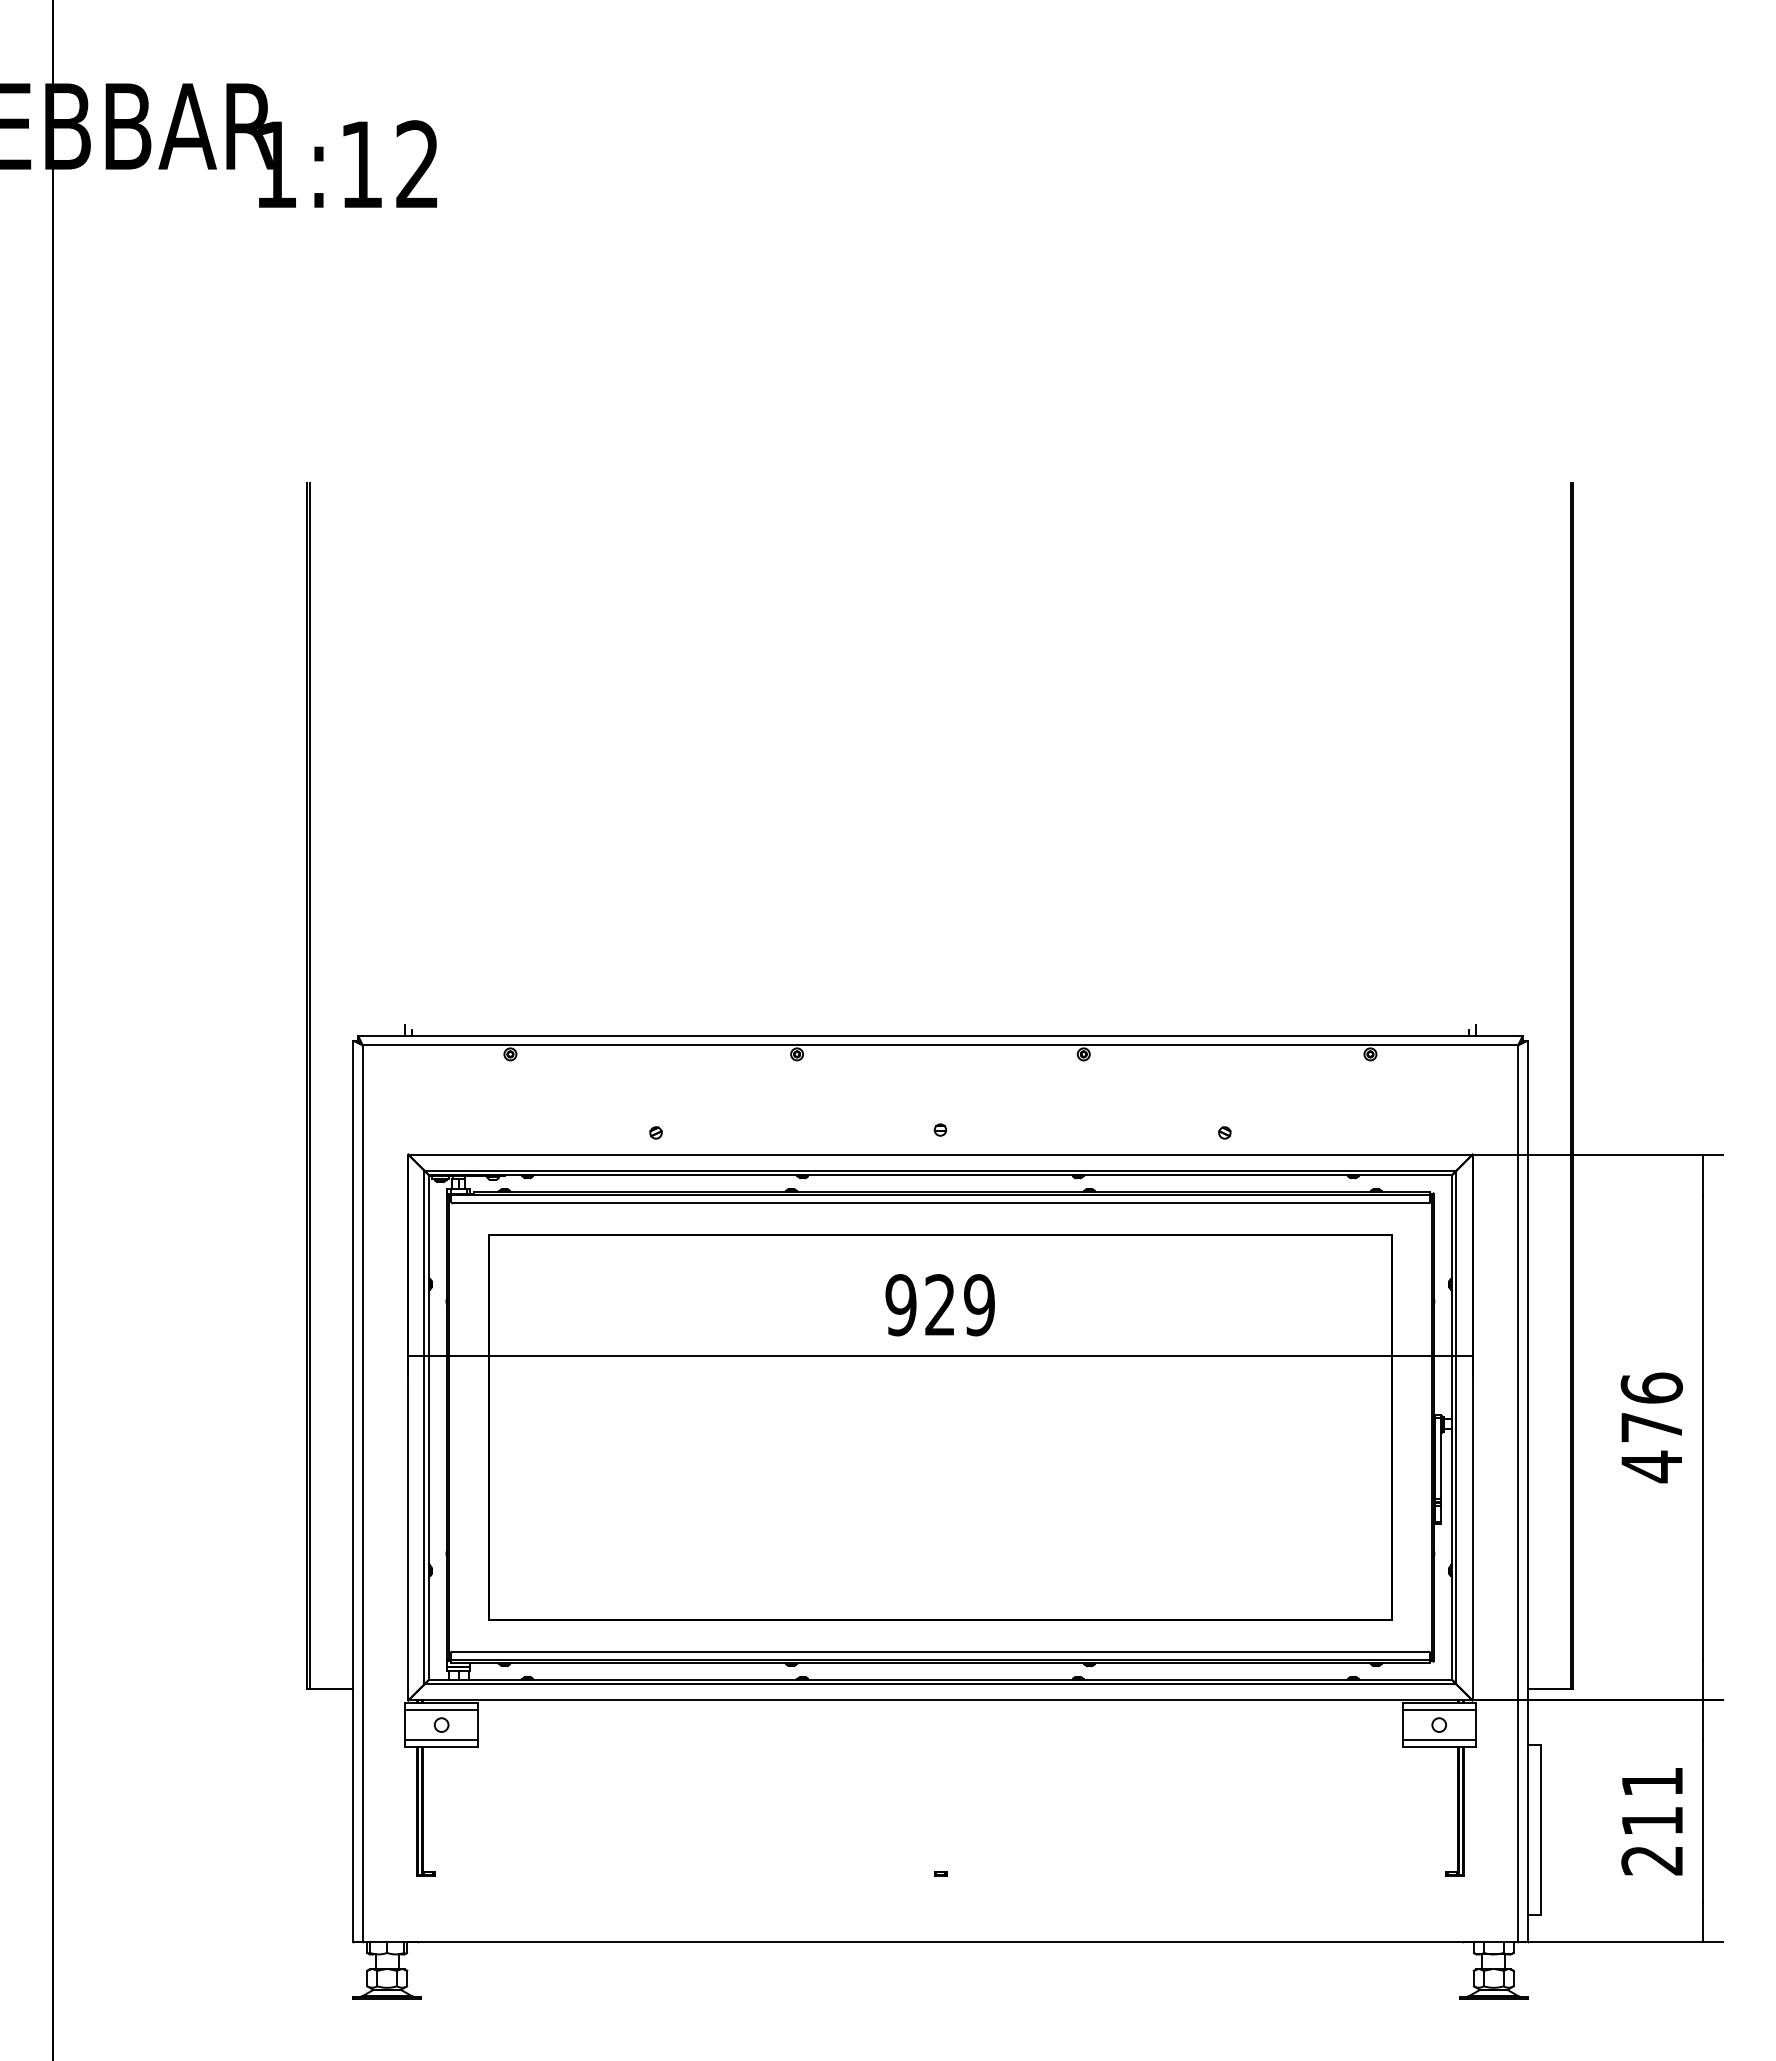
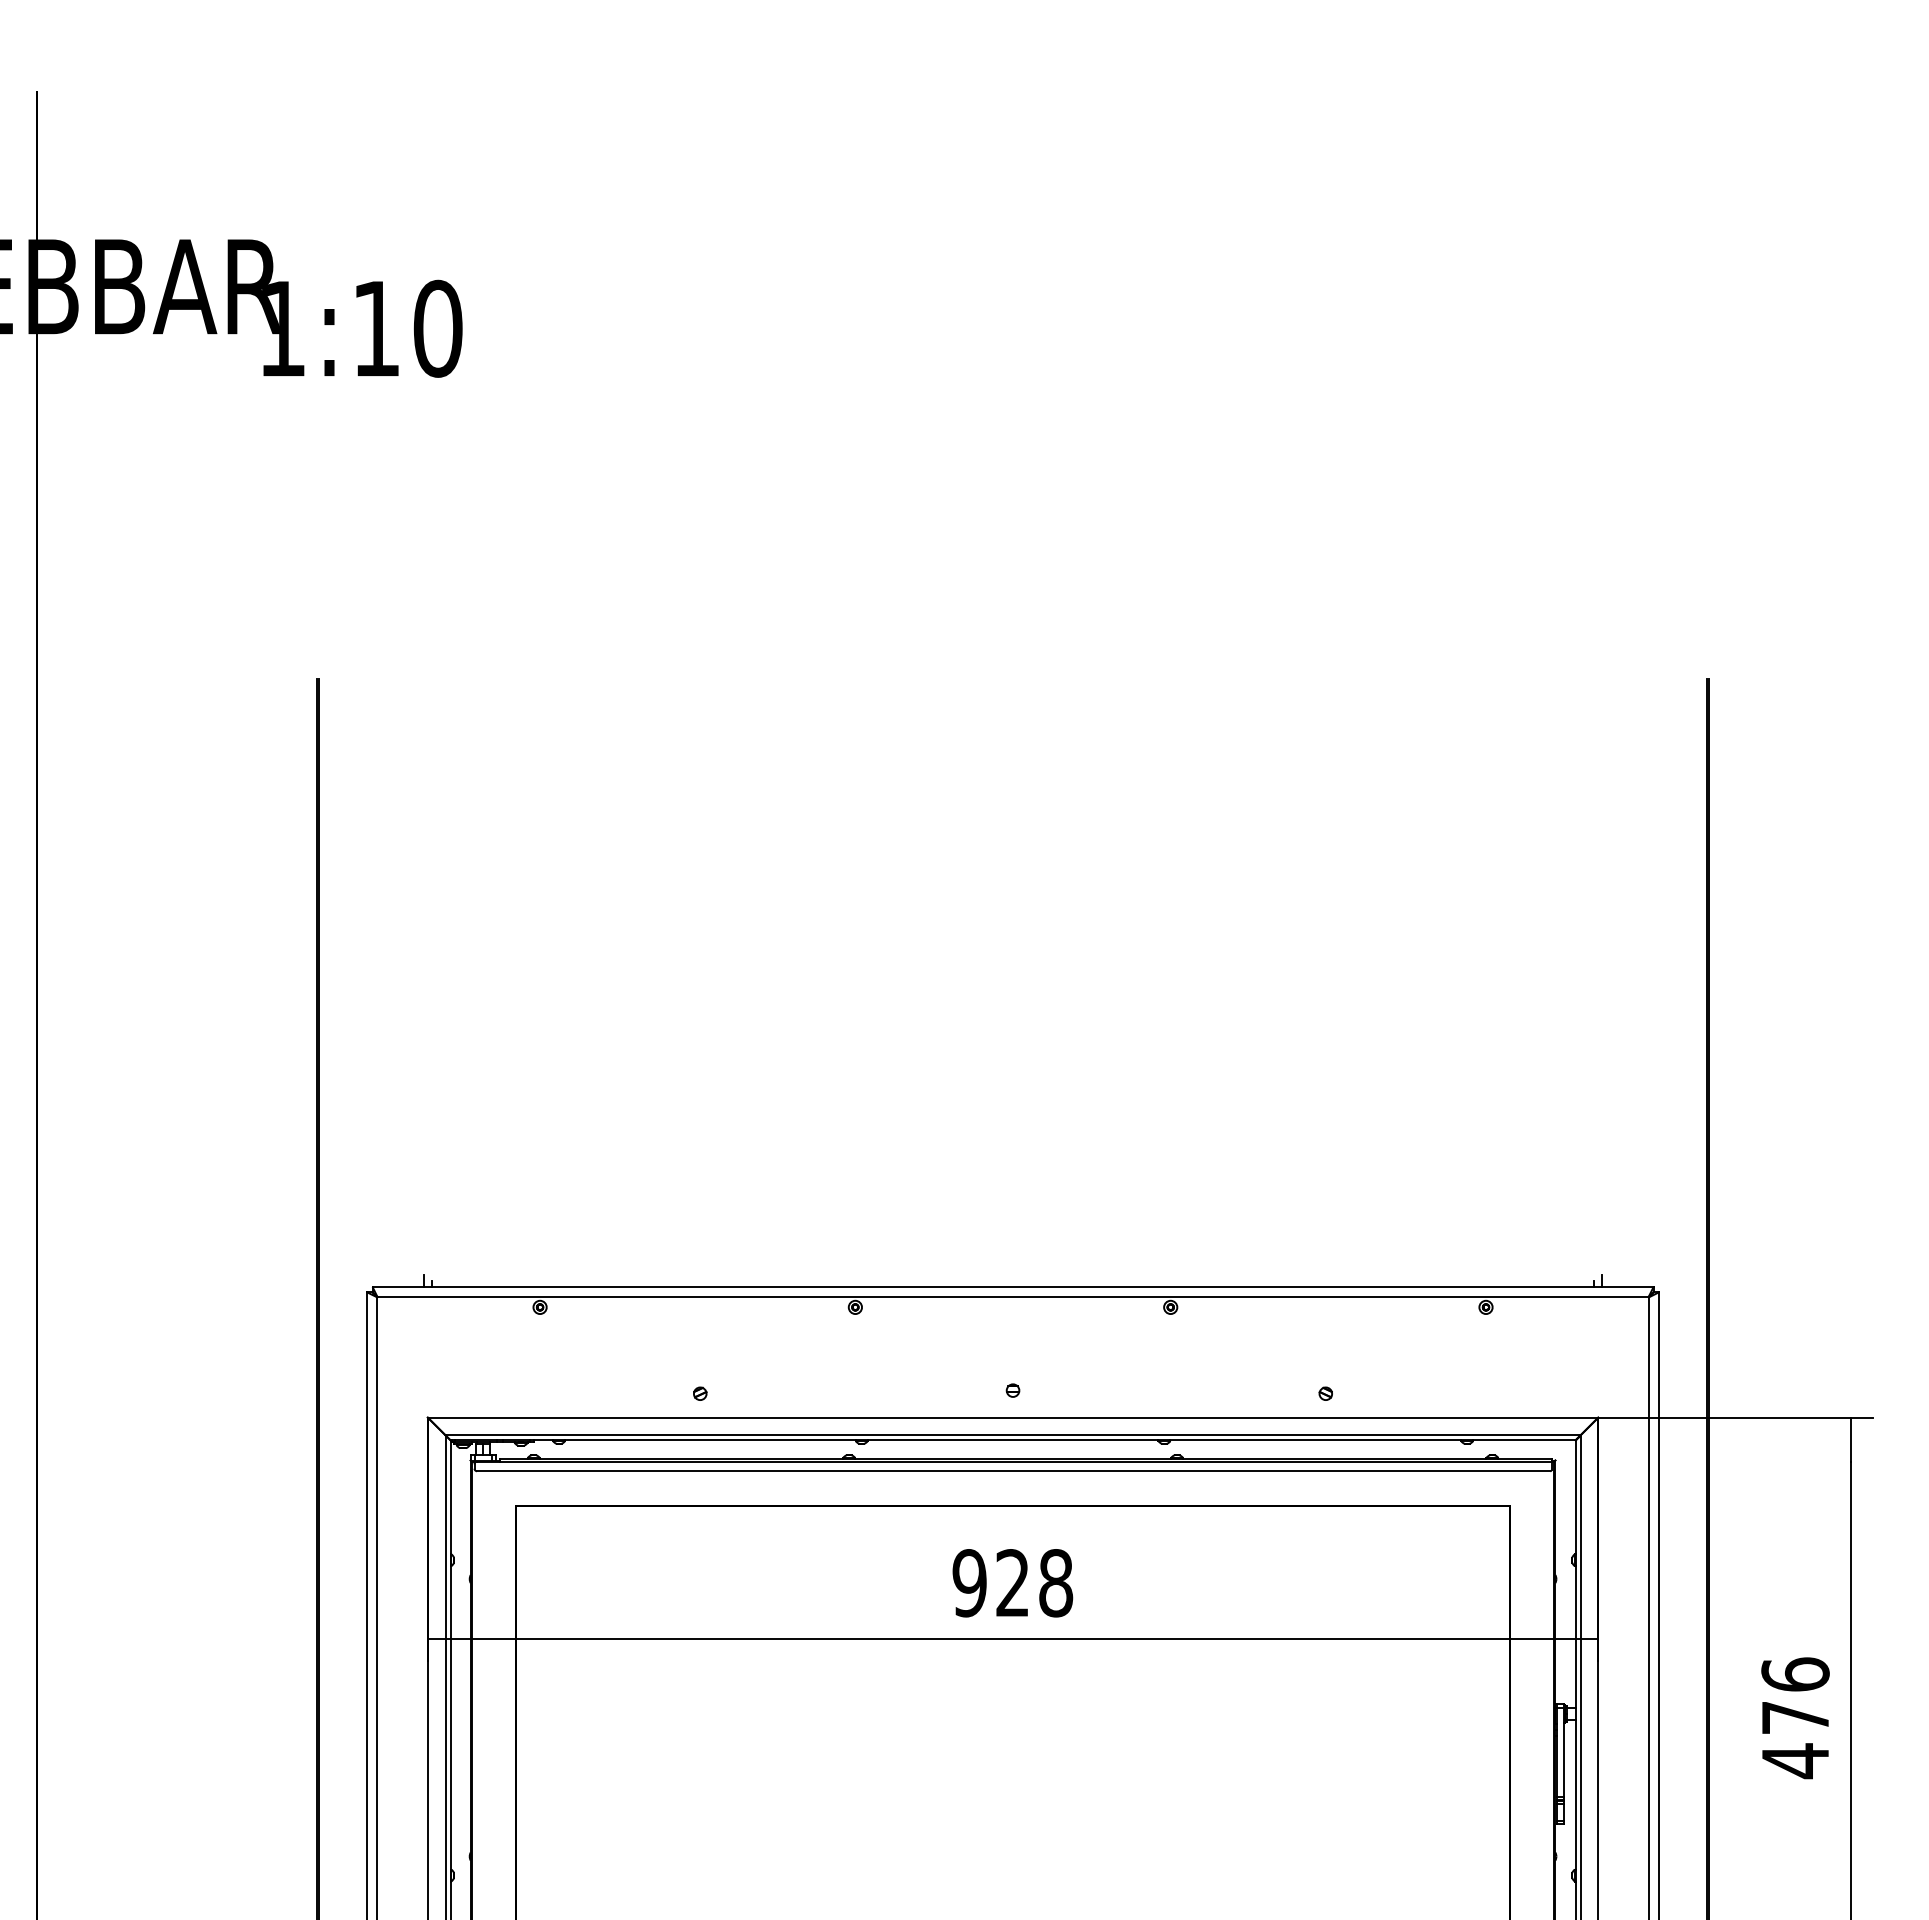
text: (417, 164) -> (437, 328), 1:12 -> 1:10
text: (979, 1305) -> (1056, 1583), 929 -> 928

